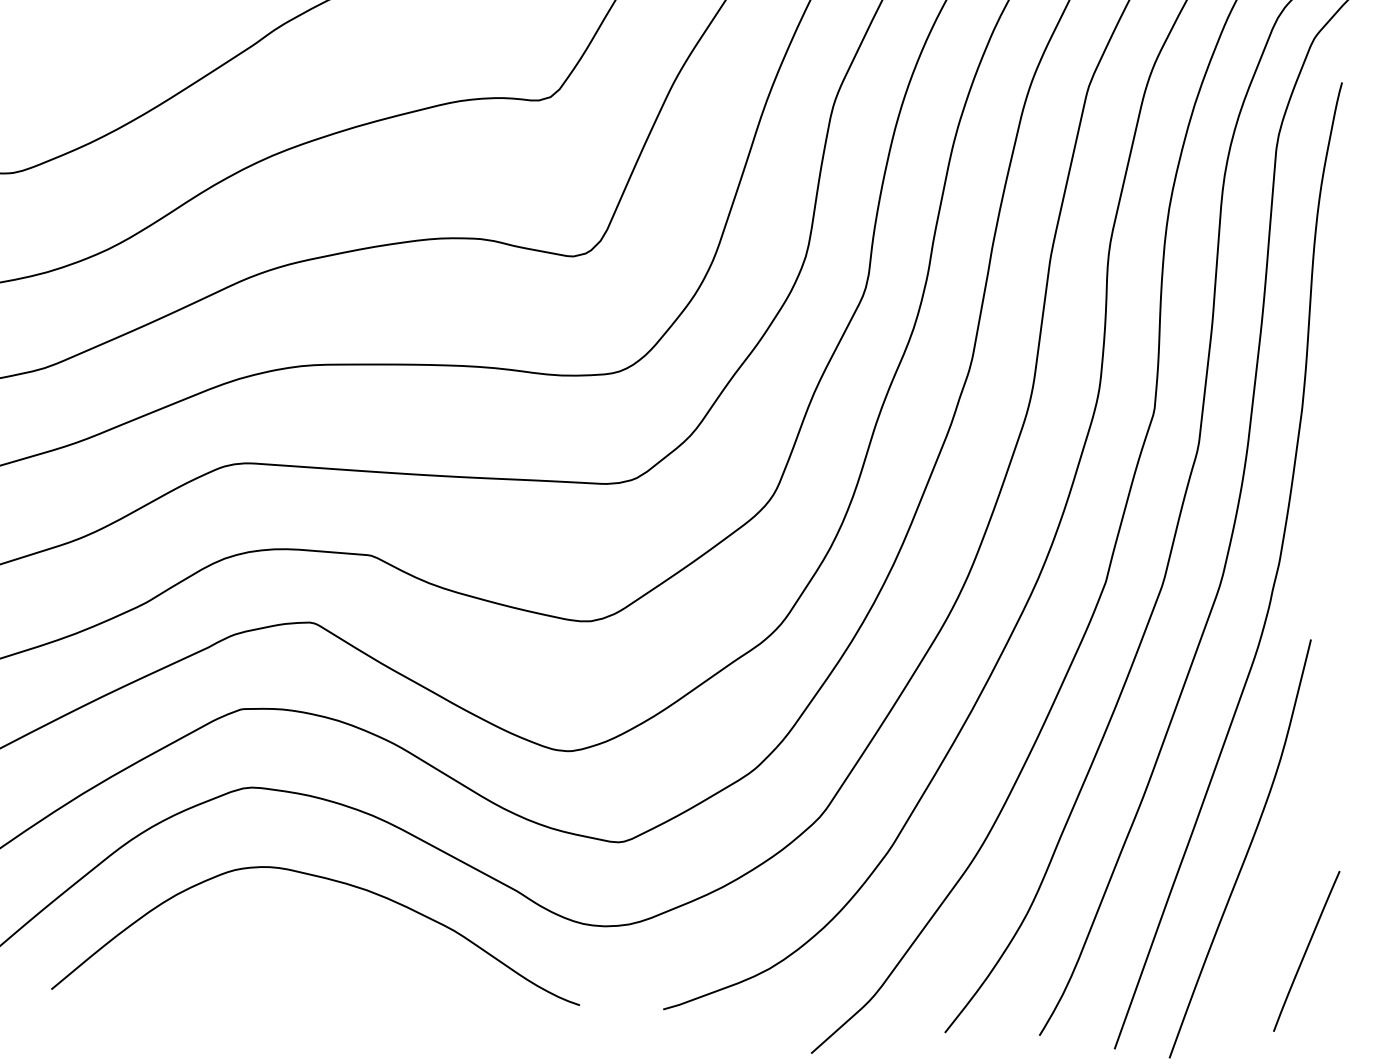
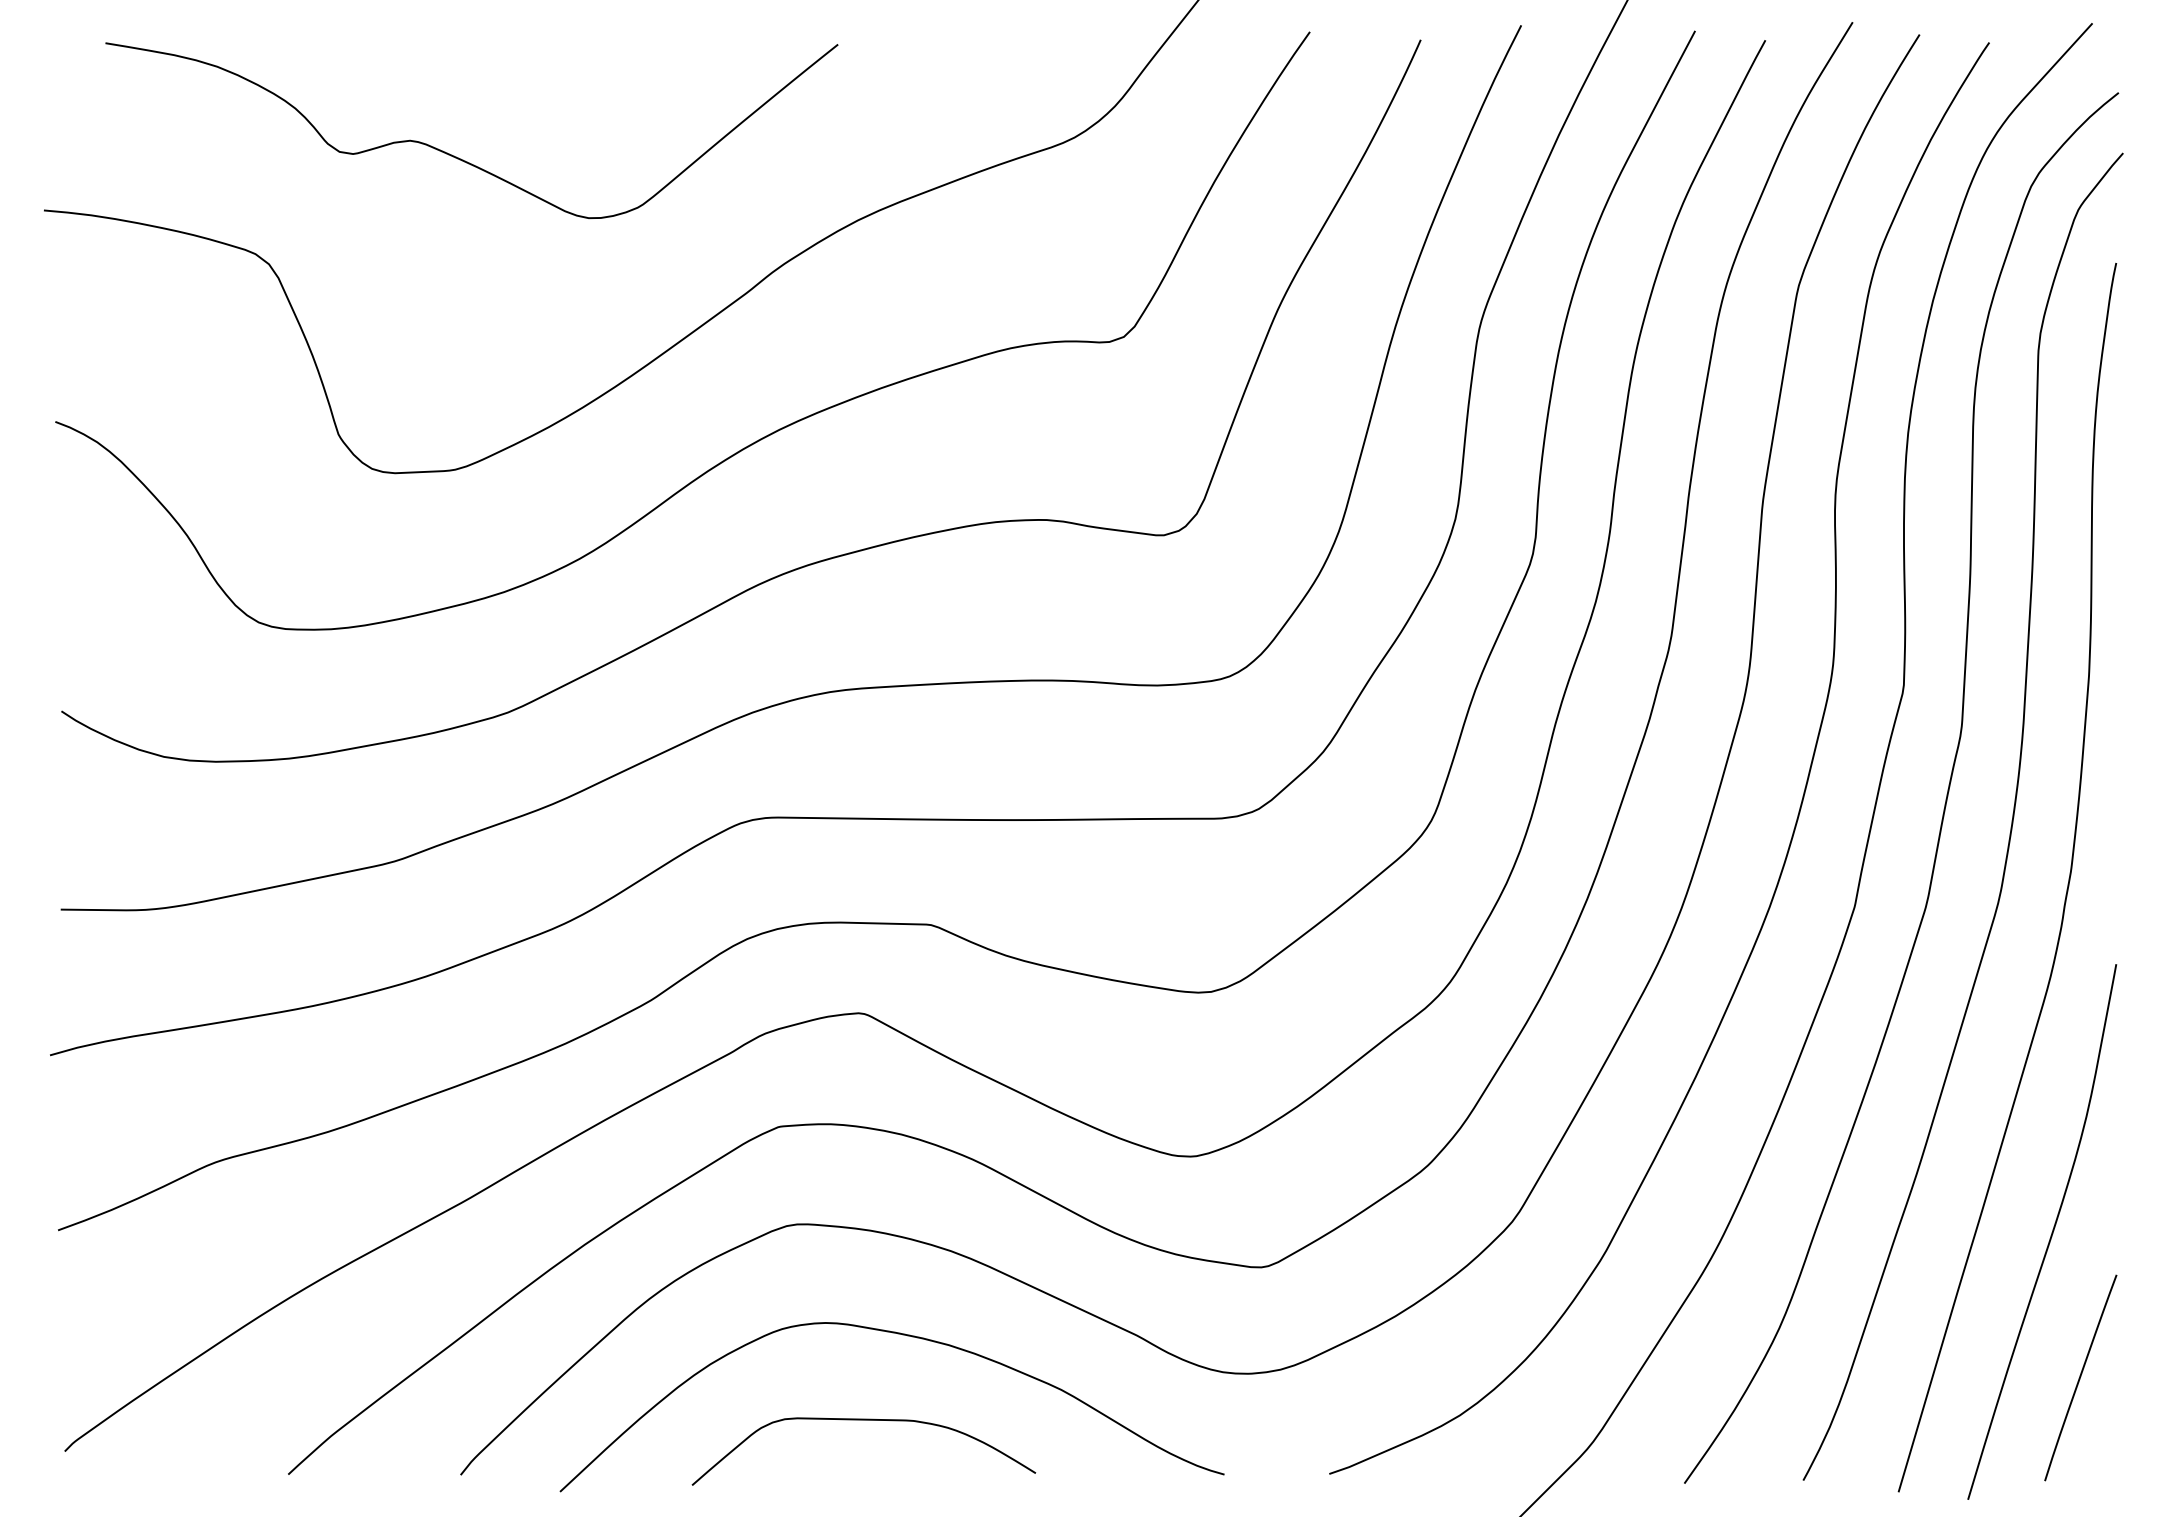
curve: (295, 946) -> (863, 1420), added
curve: (1306, 951) -> (2080, 1377), moved

